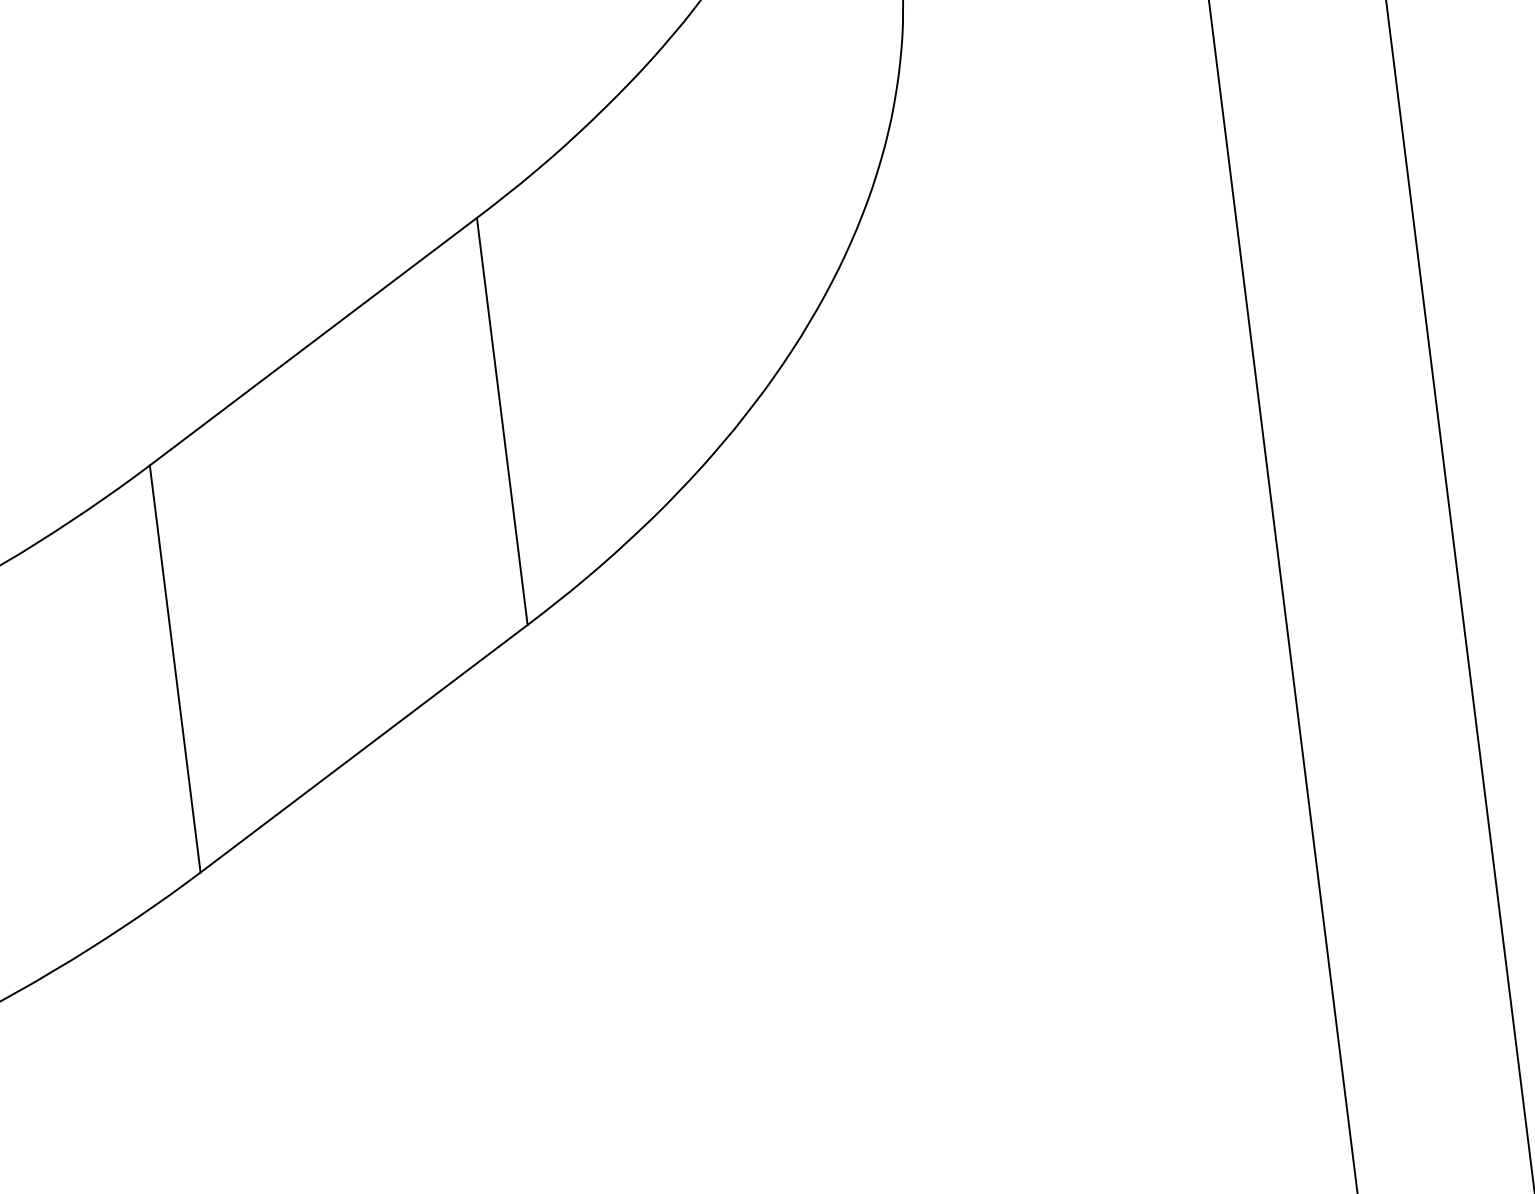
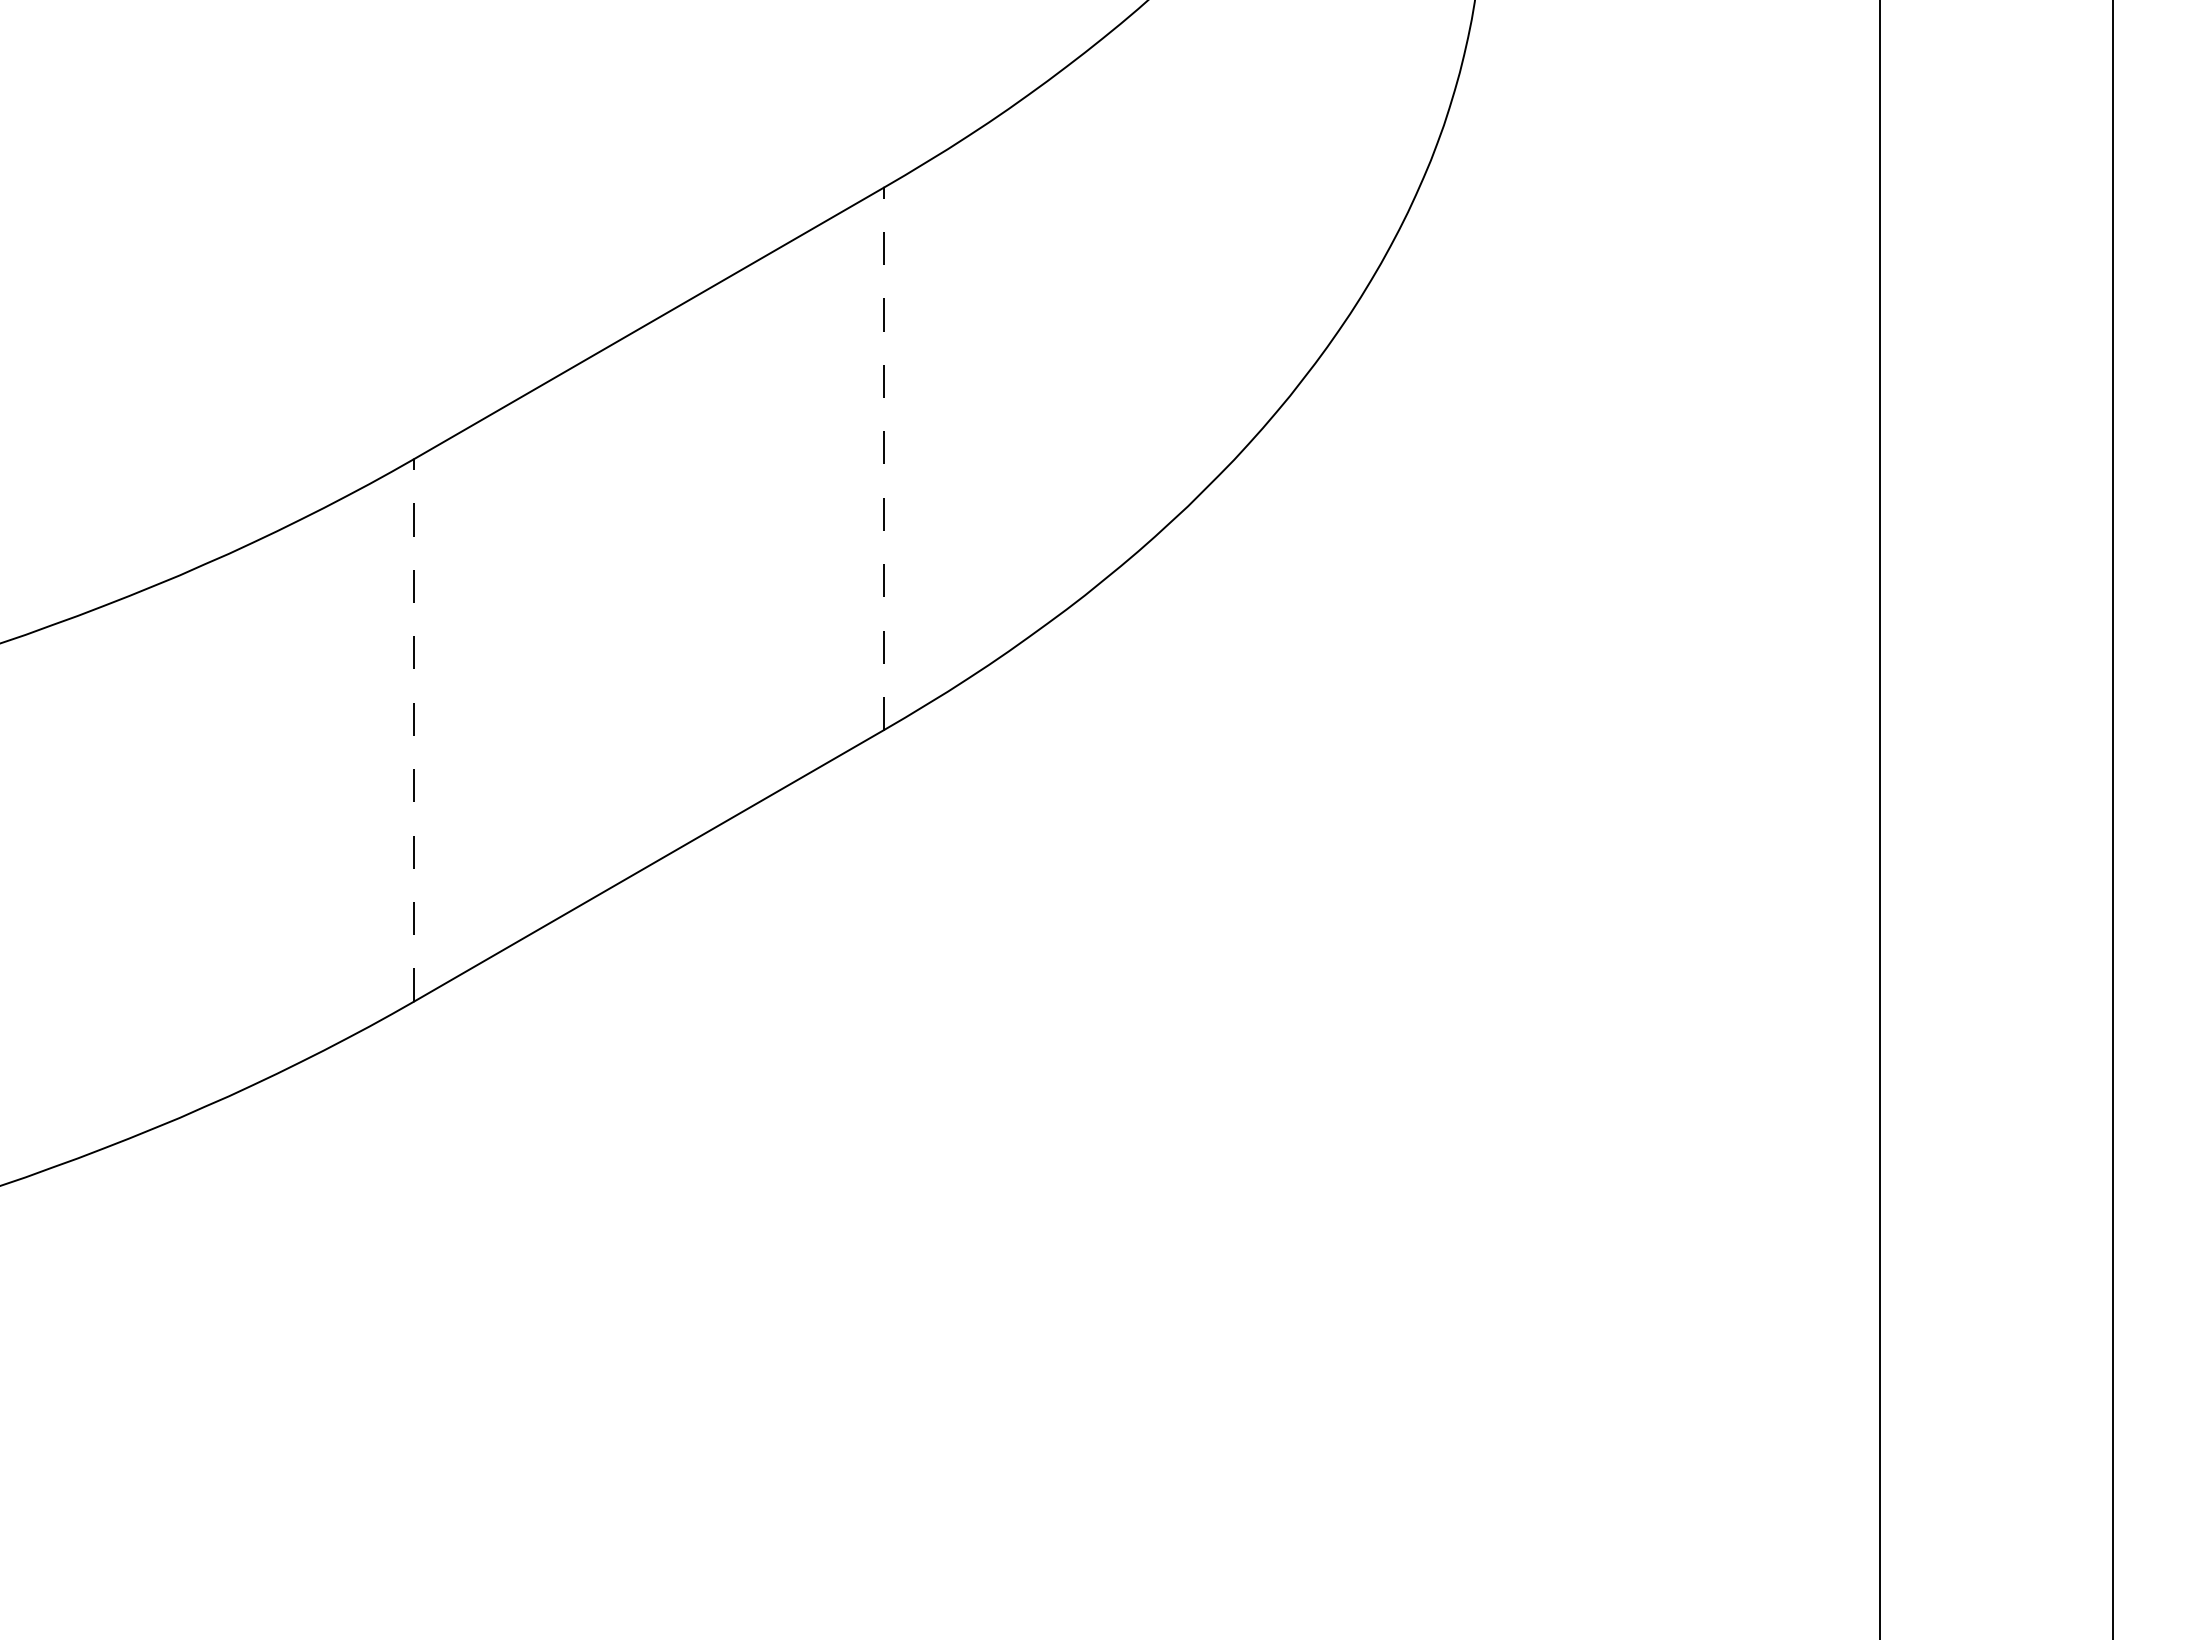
line: (502, 421) -> (883, 458), solid -> dashed
line: (175, 668) -> (414, 729), solid -> dashed

